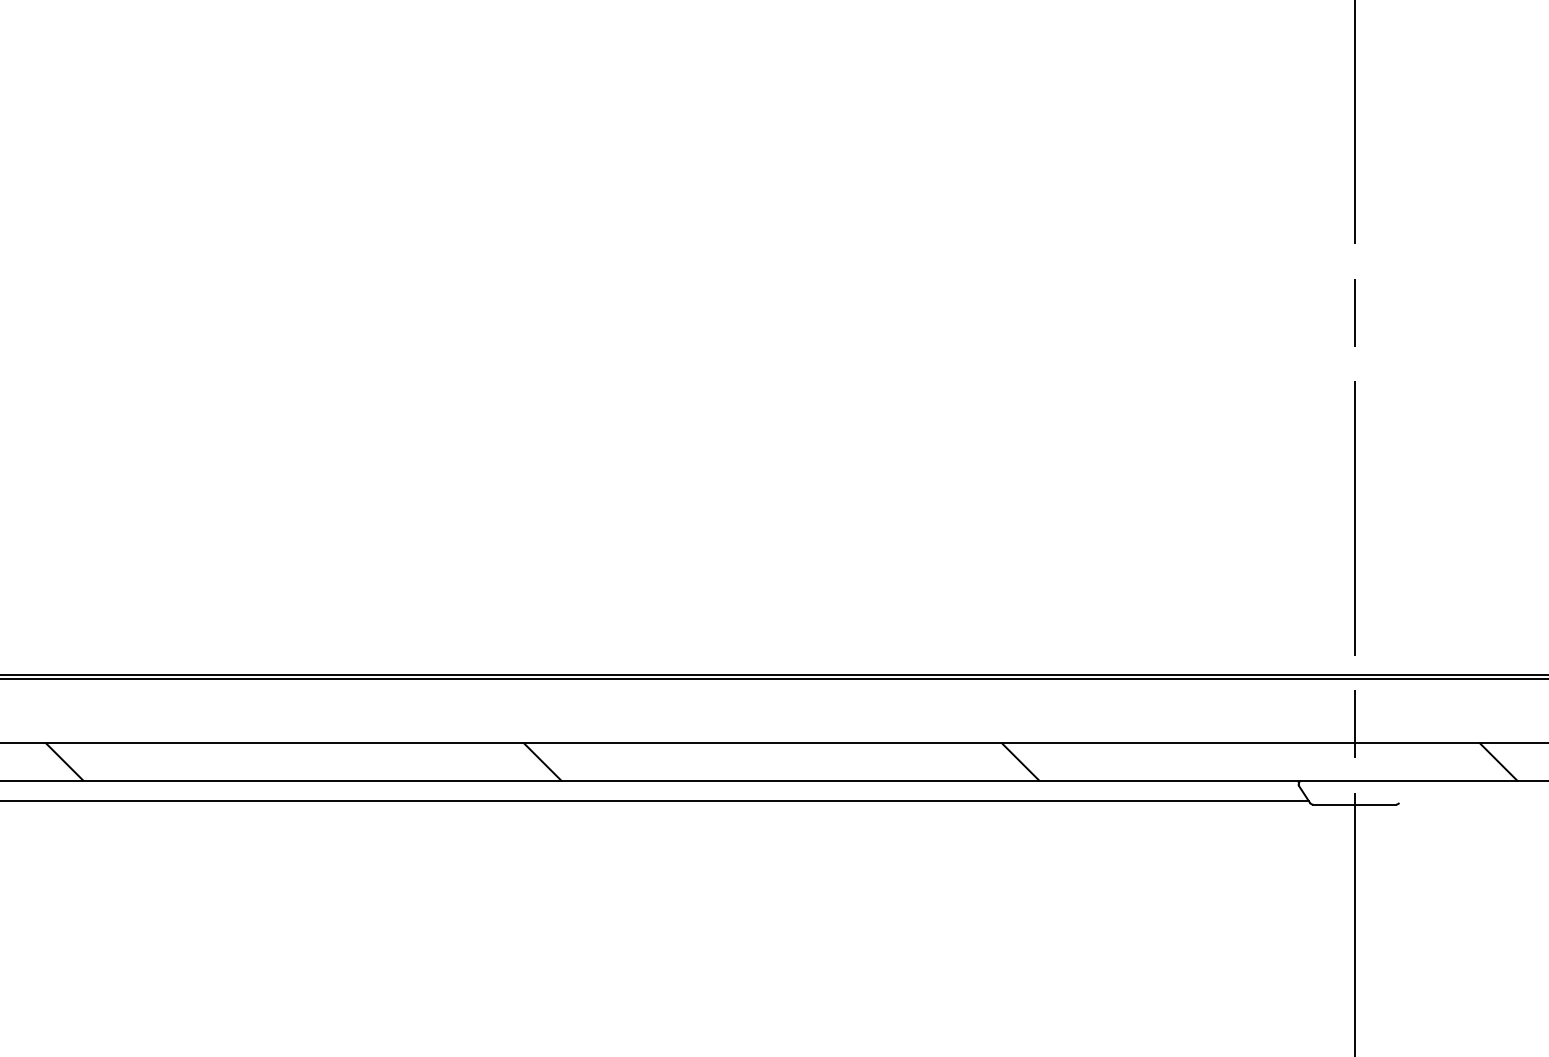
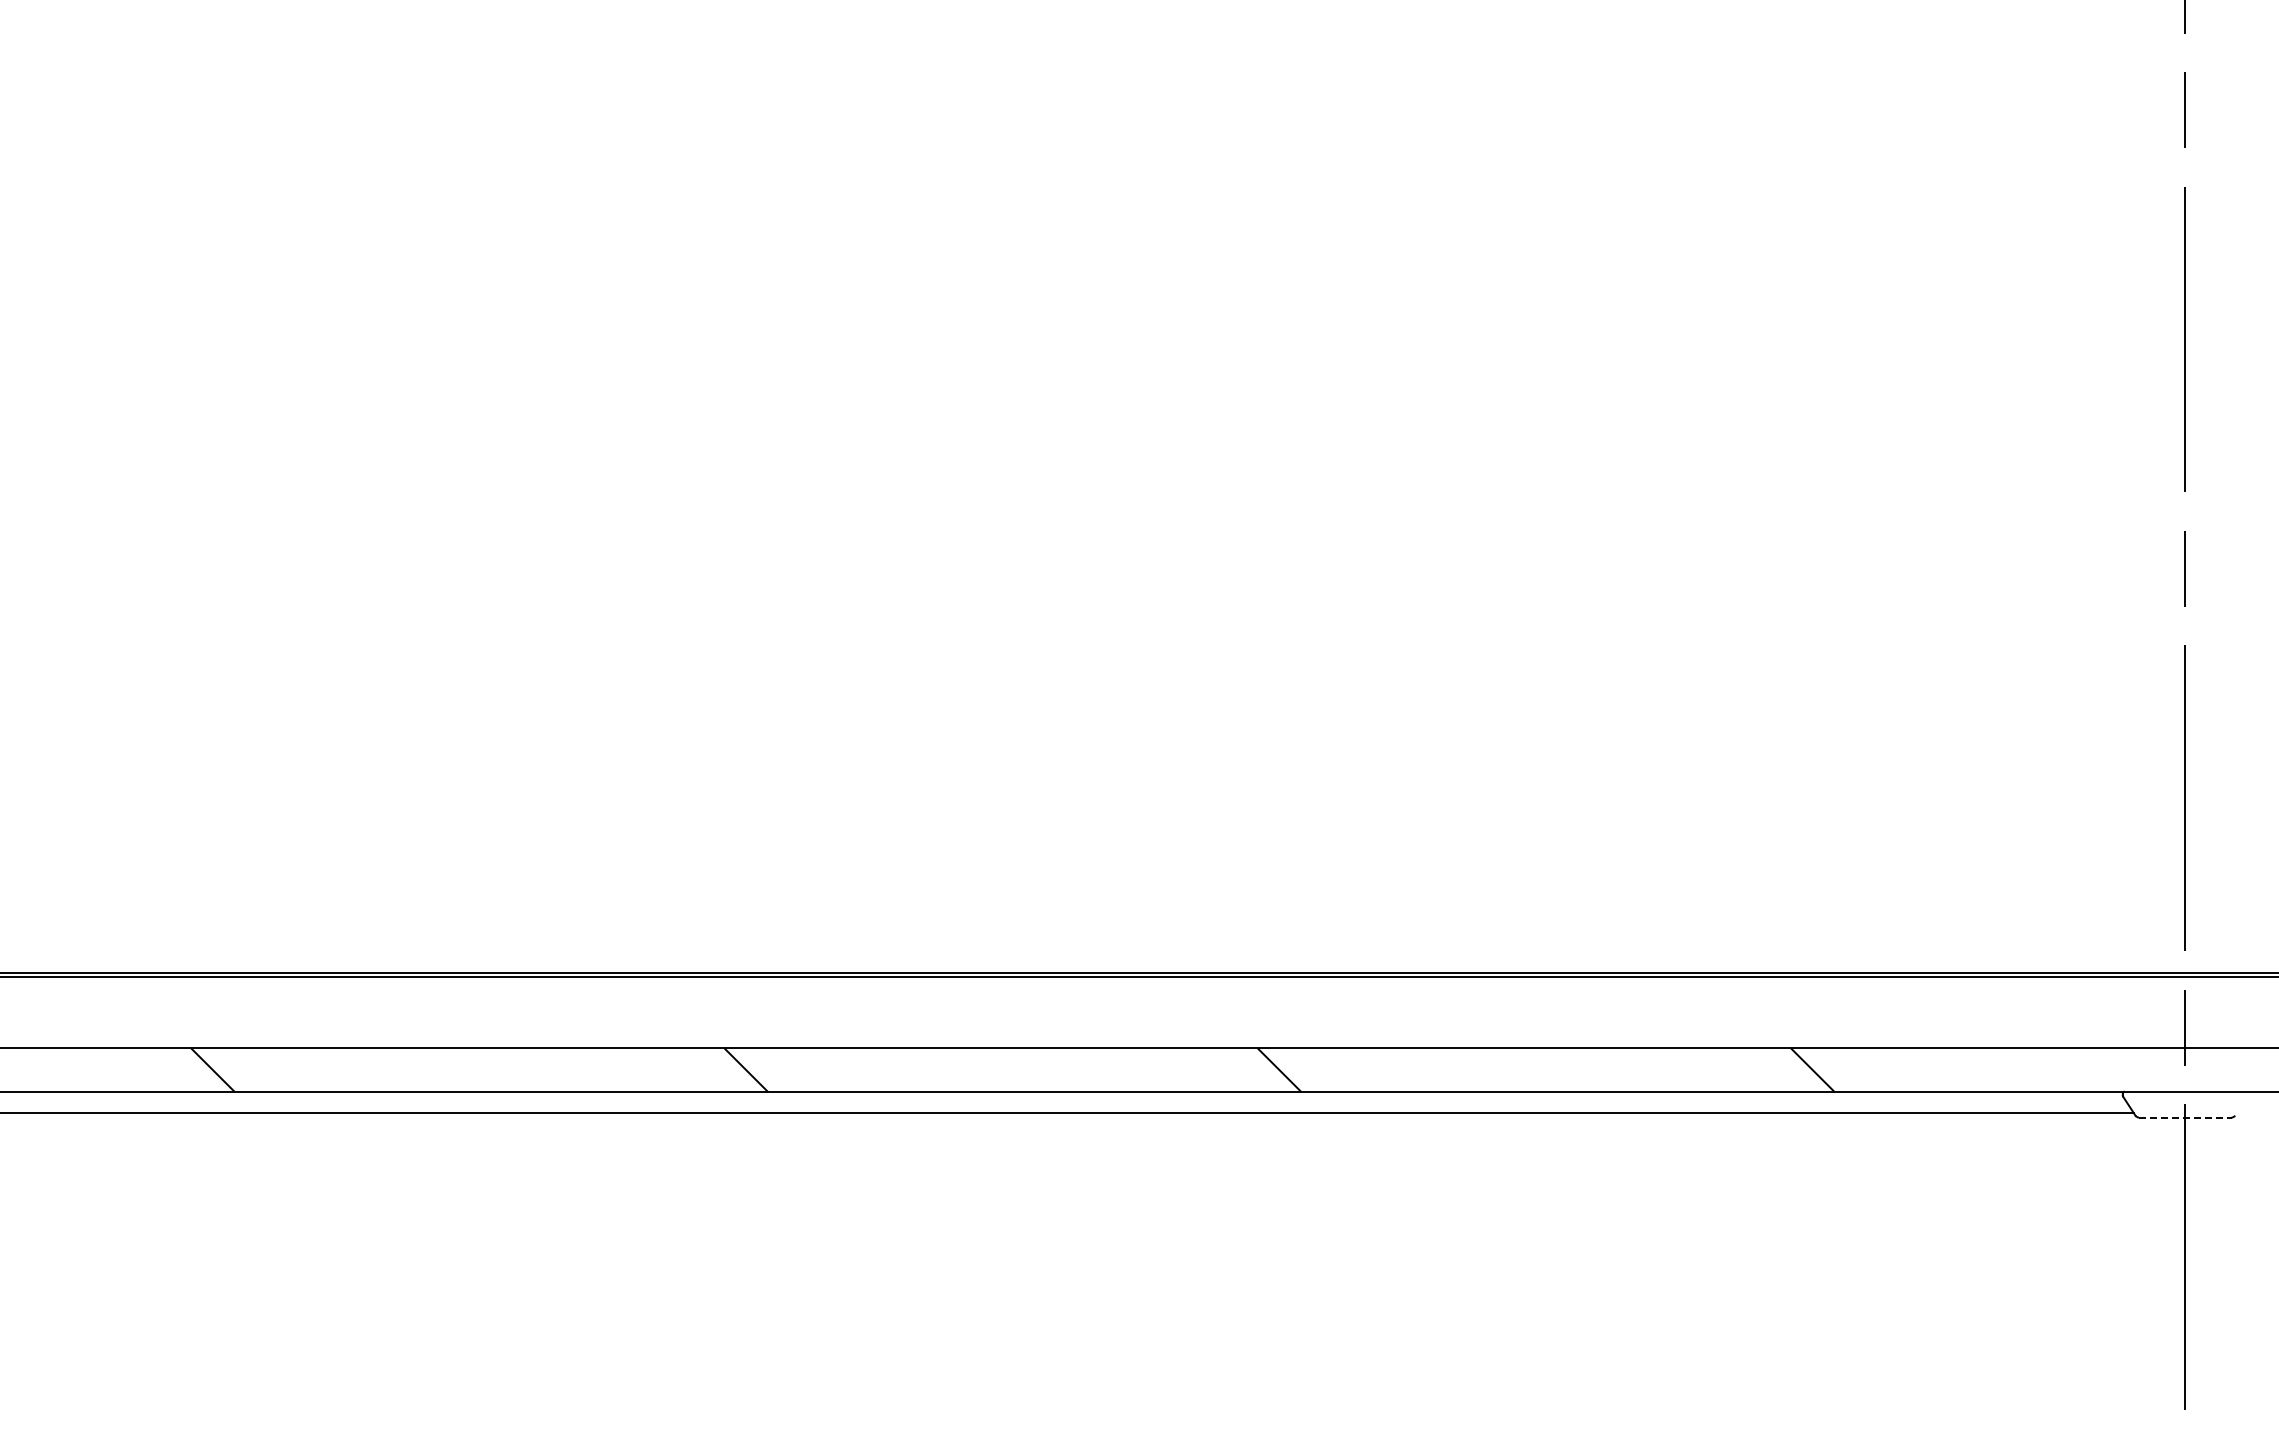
line: (1354, 804) -> (2185, 1117), solid -> dashed

